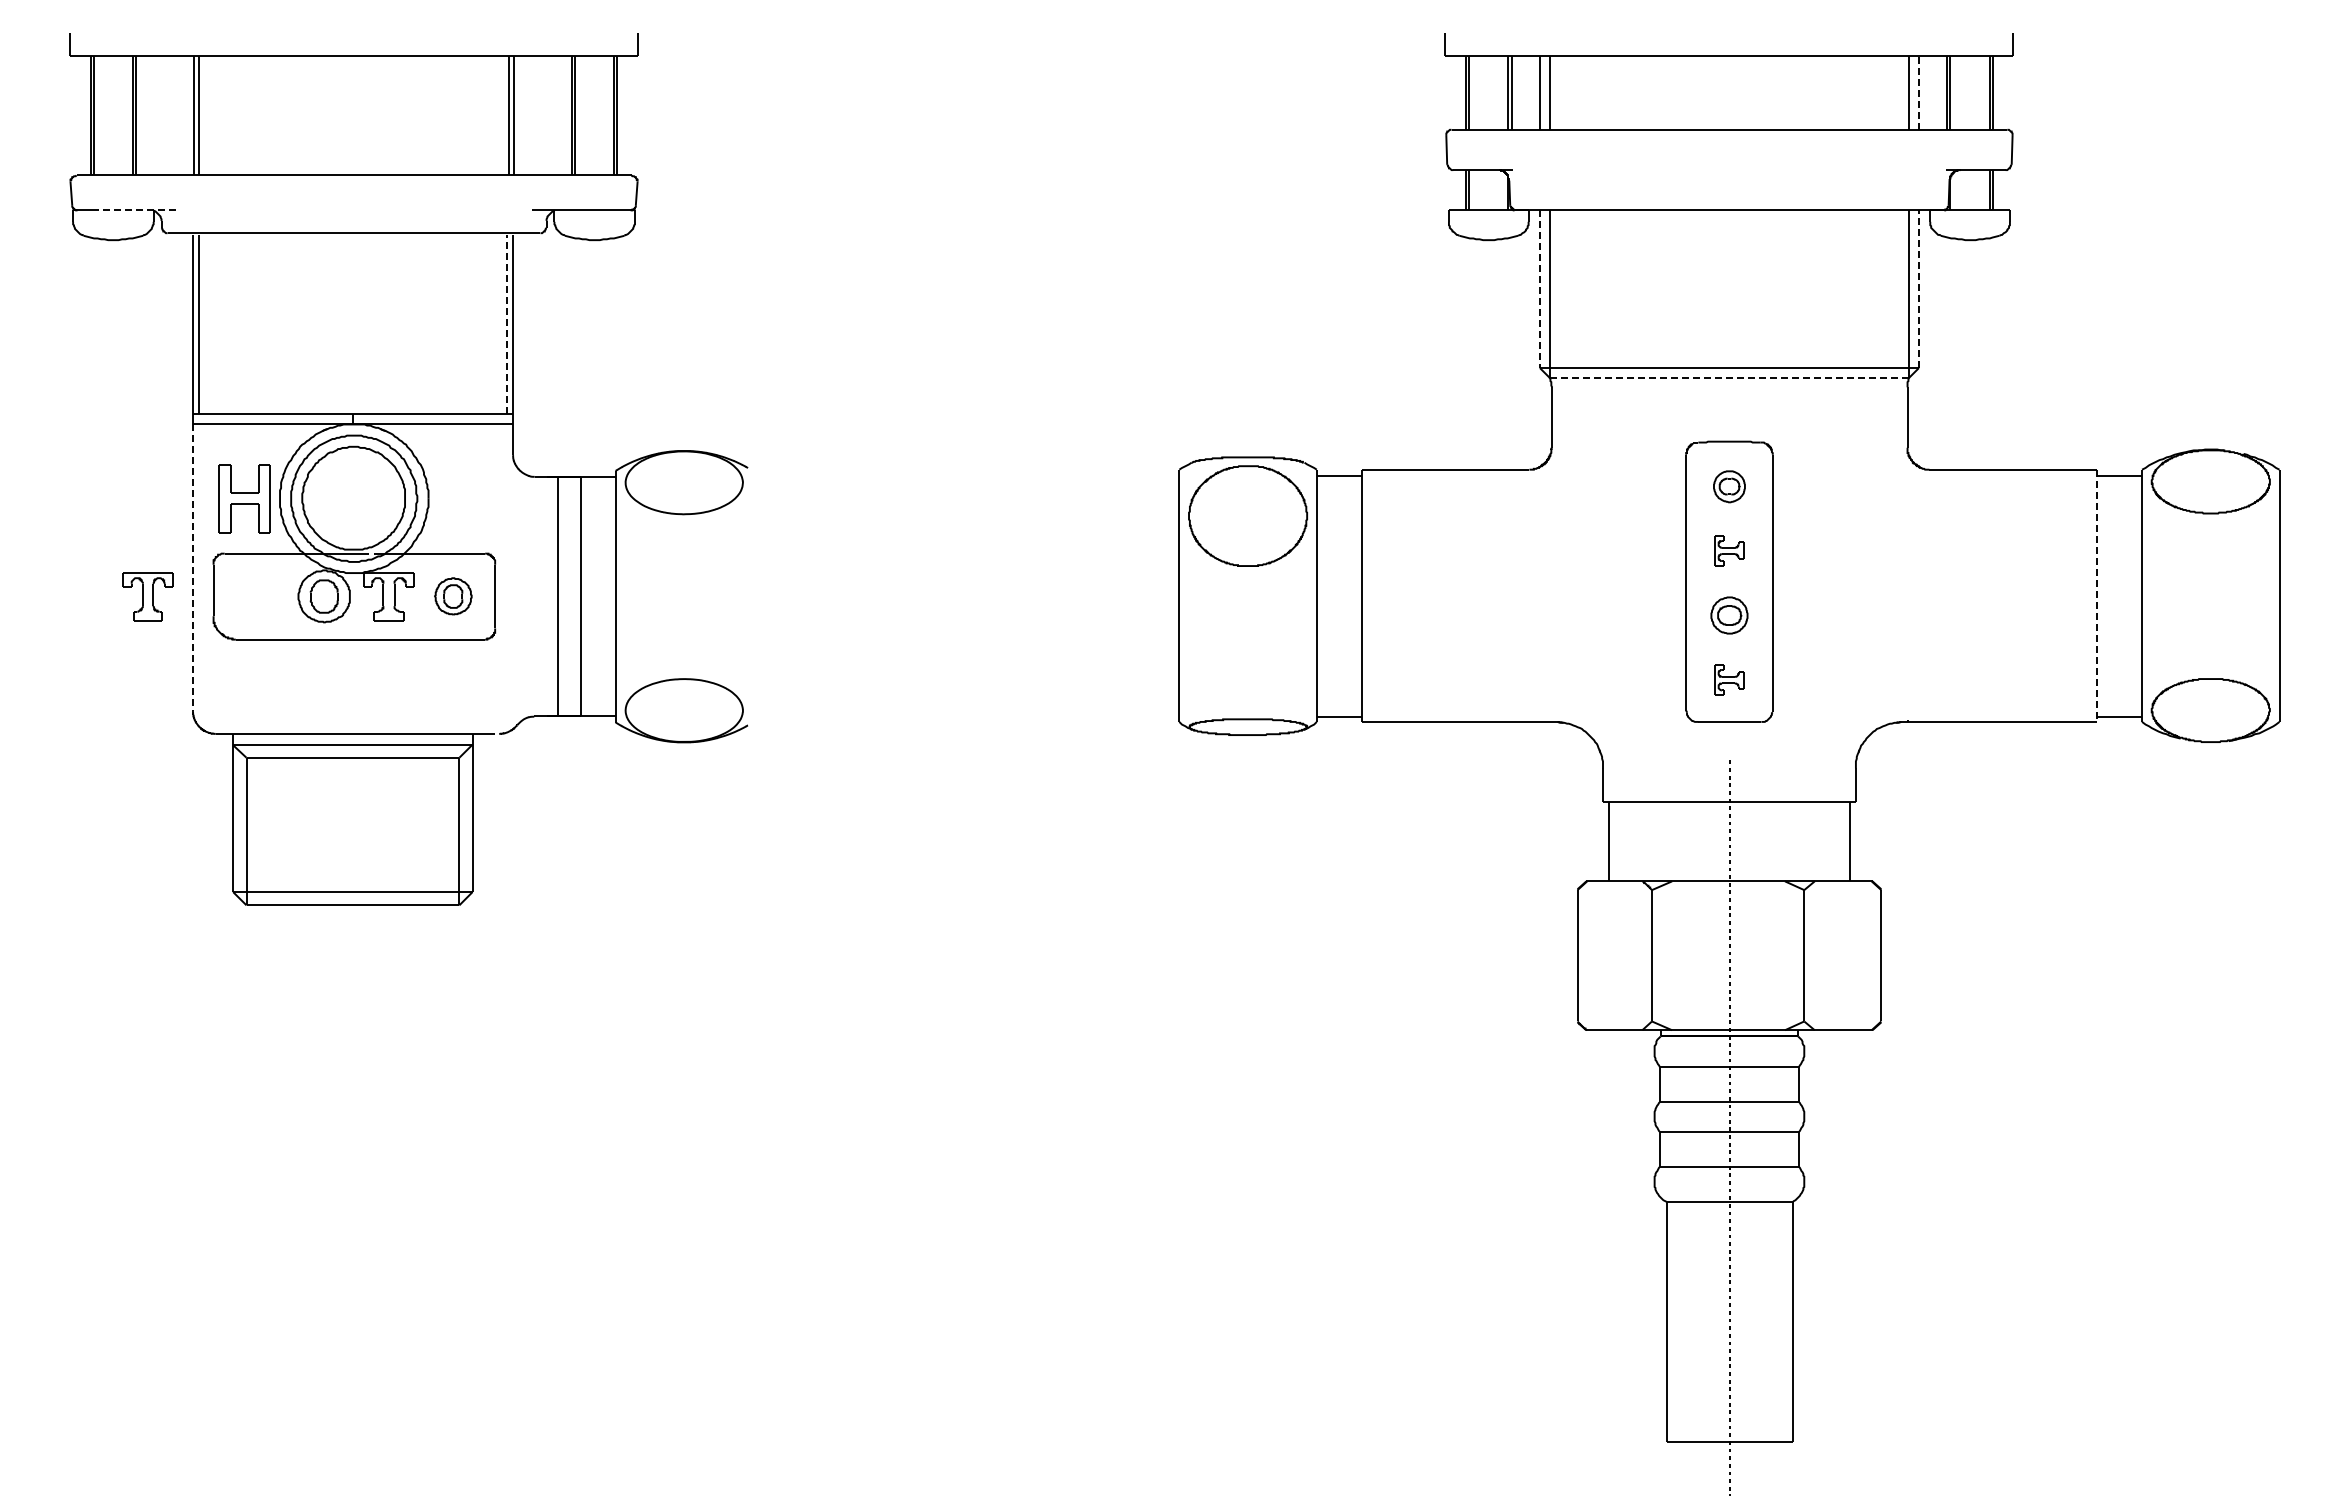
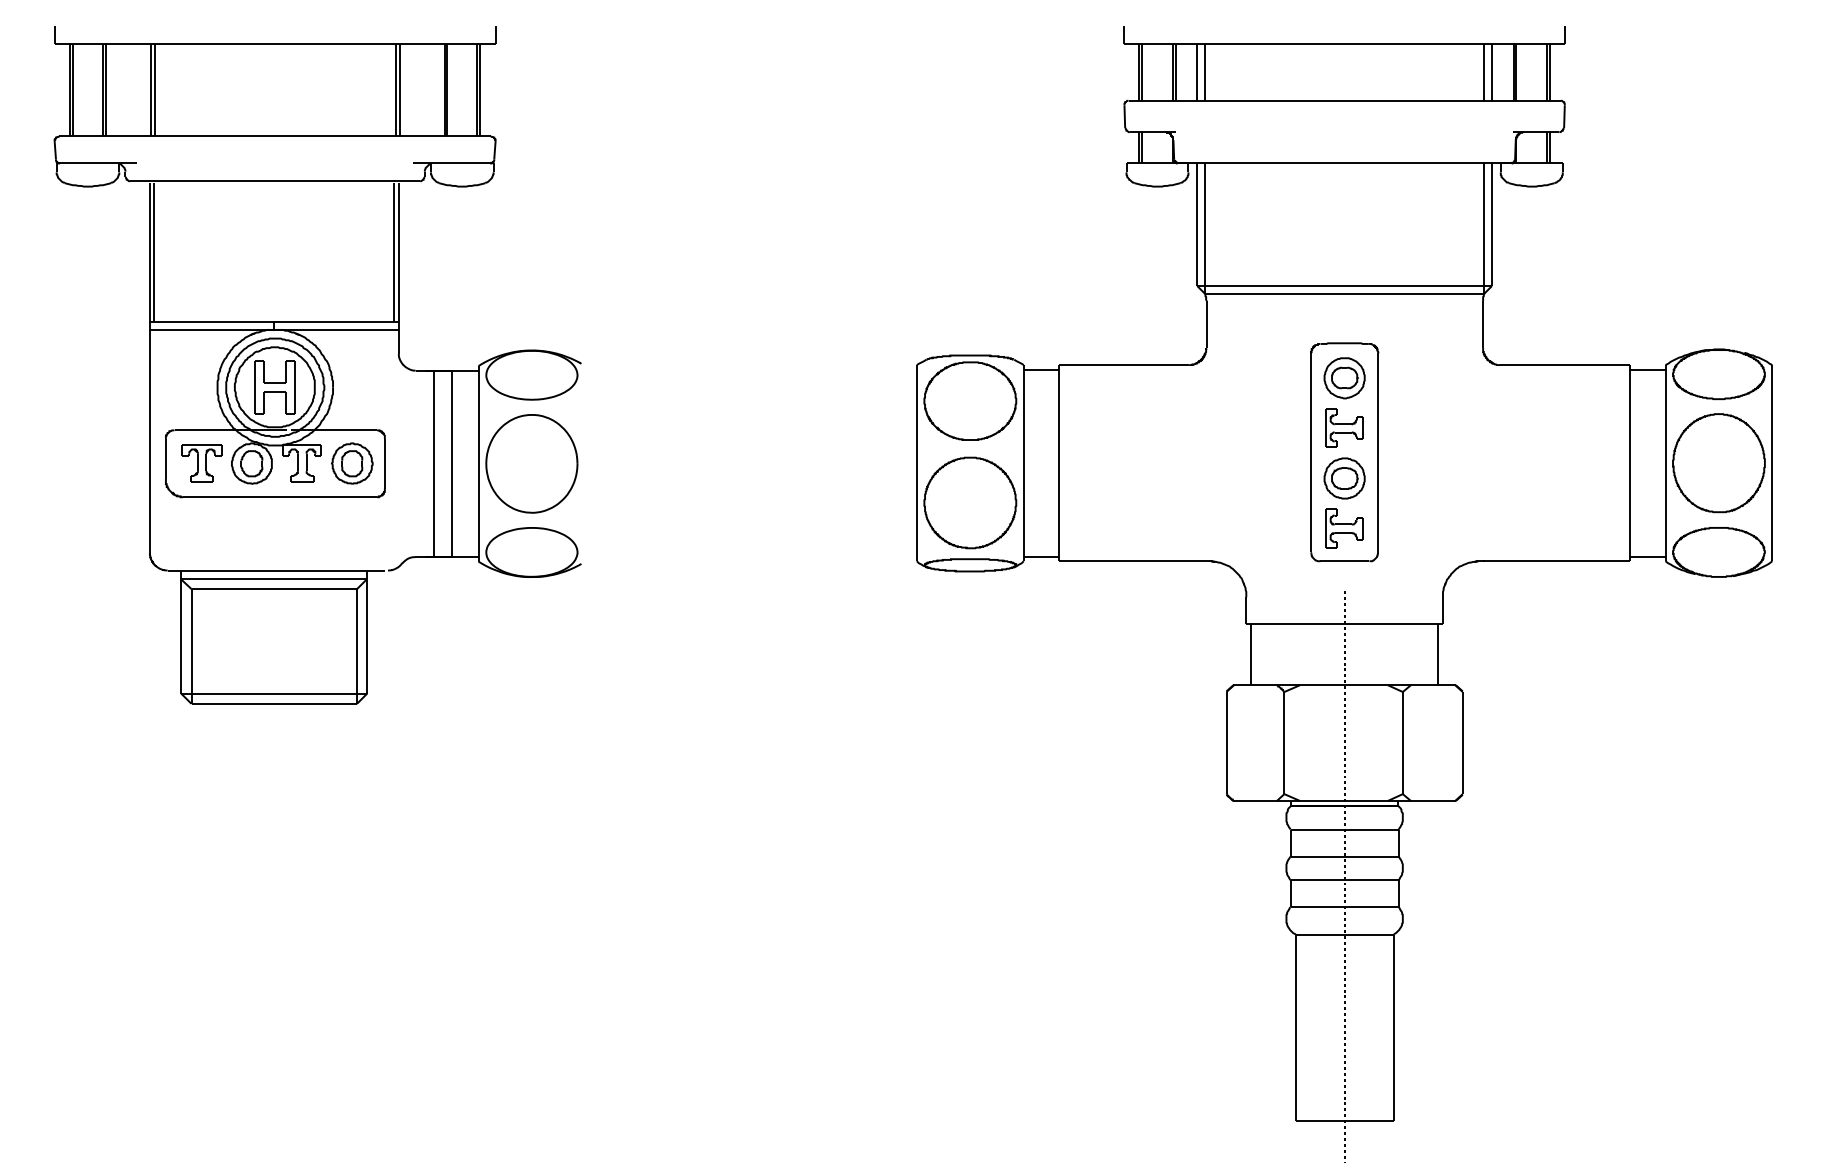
line: (1918, 93) -> (1491, 72), dashed -> solid
line: (136, 210) -> (105, 163), dashed -> solid
line: (1539, 289) -> (1196, 224), dashed -> solid
line: (1918, 289) -> (1491, 224), dashed -> solid
line: (507, 324) -> (394, 252), dashed -> solid
line: (1729, 377) -> (1344, 293), dashed -> solid
part: (1729, 486) -> (1344, 378), size x1.67
part: (244, 498) -> (274, 387), moved
part: (1729, 550) -> (1344, 427), size x1.67
line: (192, 568) -> (149, 441), dashed -> solid
part: (2210, 595) -> (1718, 462), added
part: (147, 596) -> (201, 463), moved
part: (453, 596) -> (352, 463), size x1.43
part: (683, 596) -> (531, 463), added
line: (2096, 596) -> (1630, 463), dashed -> solid
part: (1729, 615) -> (1344, 478), size x1.43
part: (1247, 646) -> (969, 502), added
part: (1729, 679) -> (1344, 528), size x1.67

